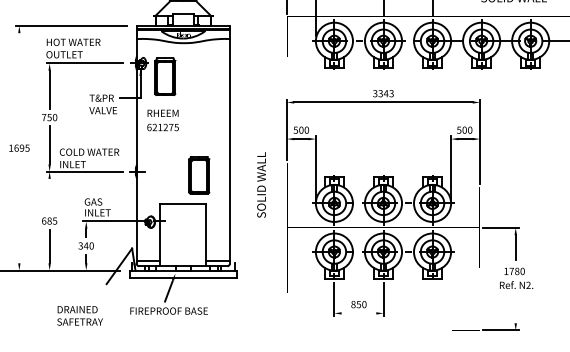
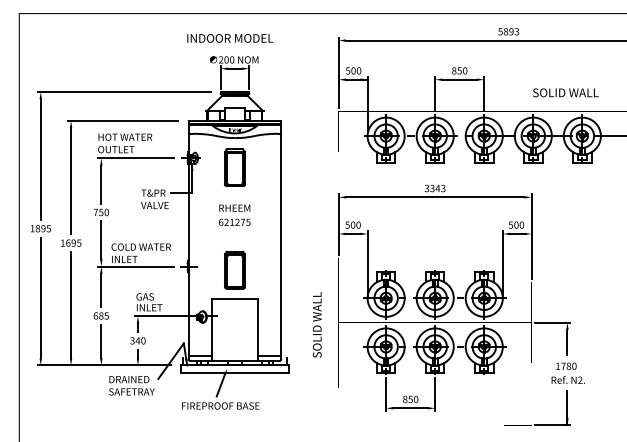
part: (164, 76) -> (234, 167), moved
line: (19, 86) -> (71, 181), added
text: (162, 120) -> (234, 215), moved
part: (198, 174) -> (234, 269), moved
text: (260, 184) -> (316, 324), moved
line: (49, 195) -> (101, 290), added
line: (19, 209) -> (71, 304), added
line: (515, 312) -> (567, 407), added
line: (358, 313) -> (410, 408), added
text: (79, 315) -> (131, 385), moved

